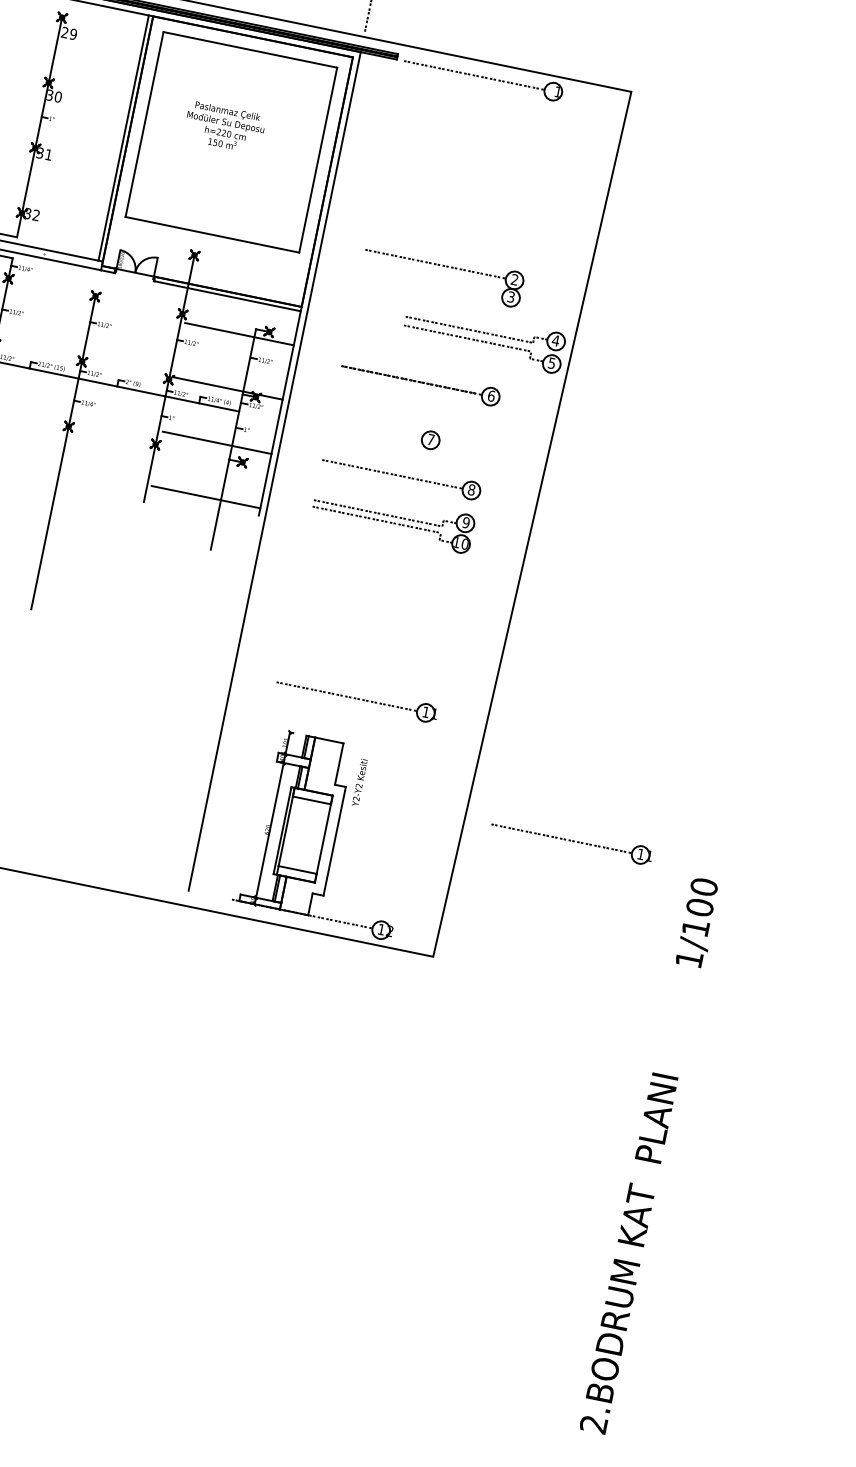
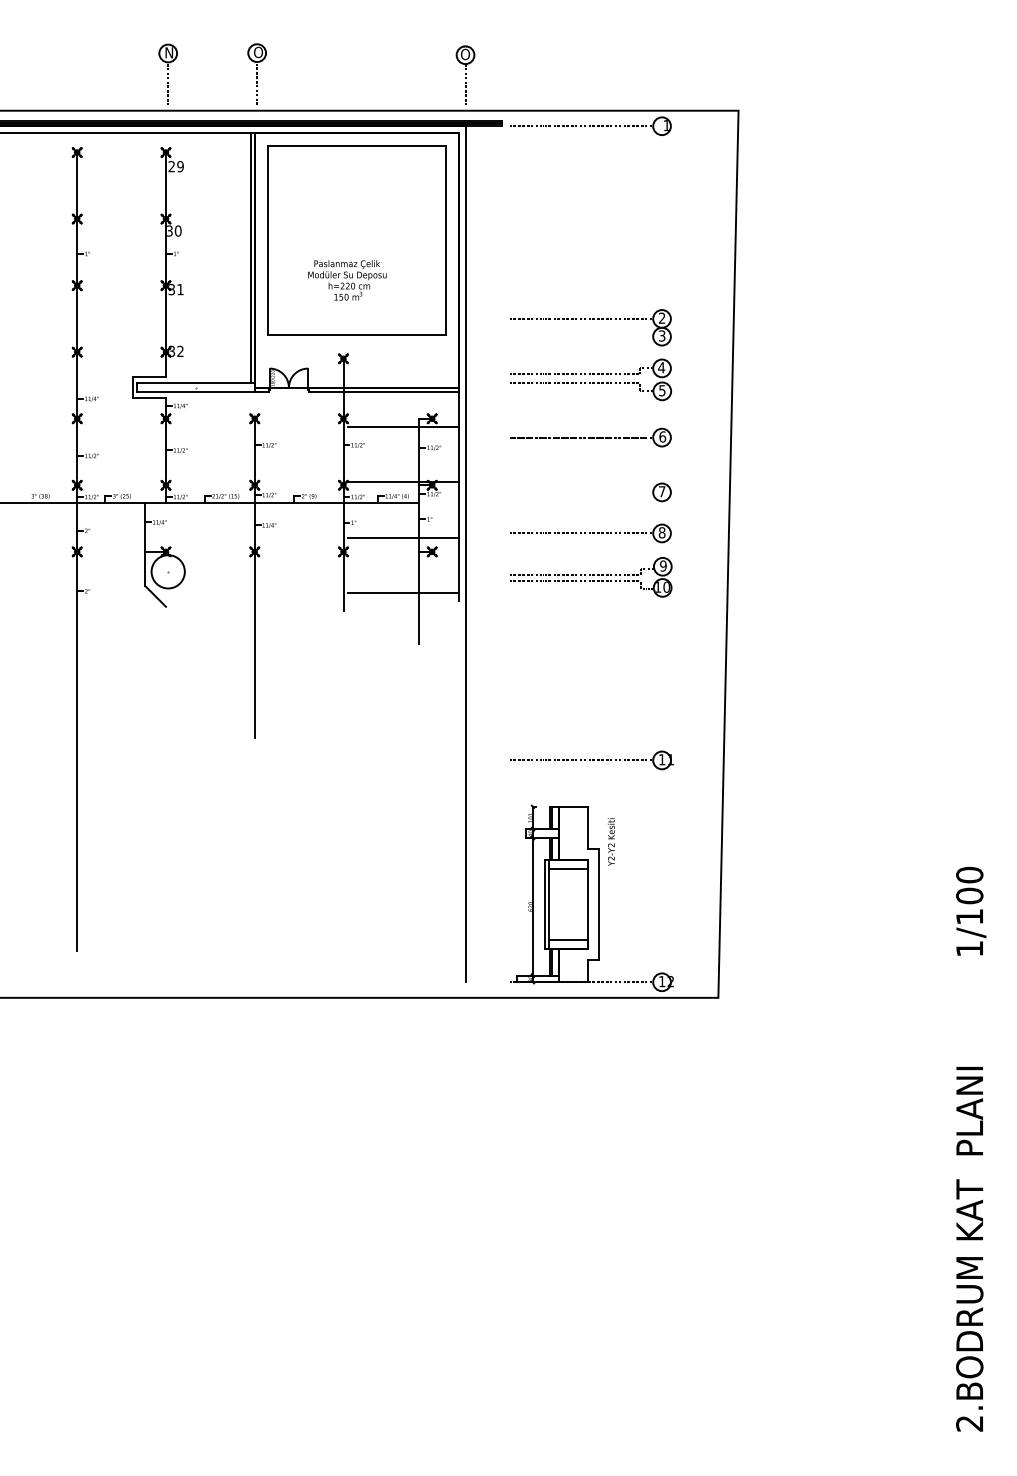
text: (224, 127) -> (347, 280), moved
part: (483, 337) -> (590, 379), moved
part: (430, 440) -> (661, 492), moved
part: (571, 840) -> (830, 856), removed

